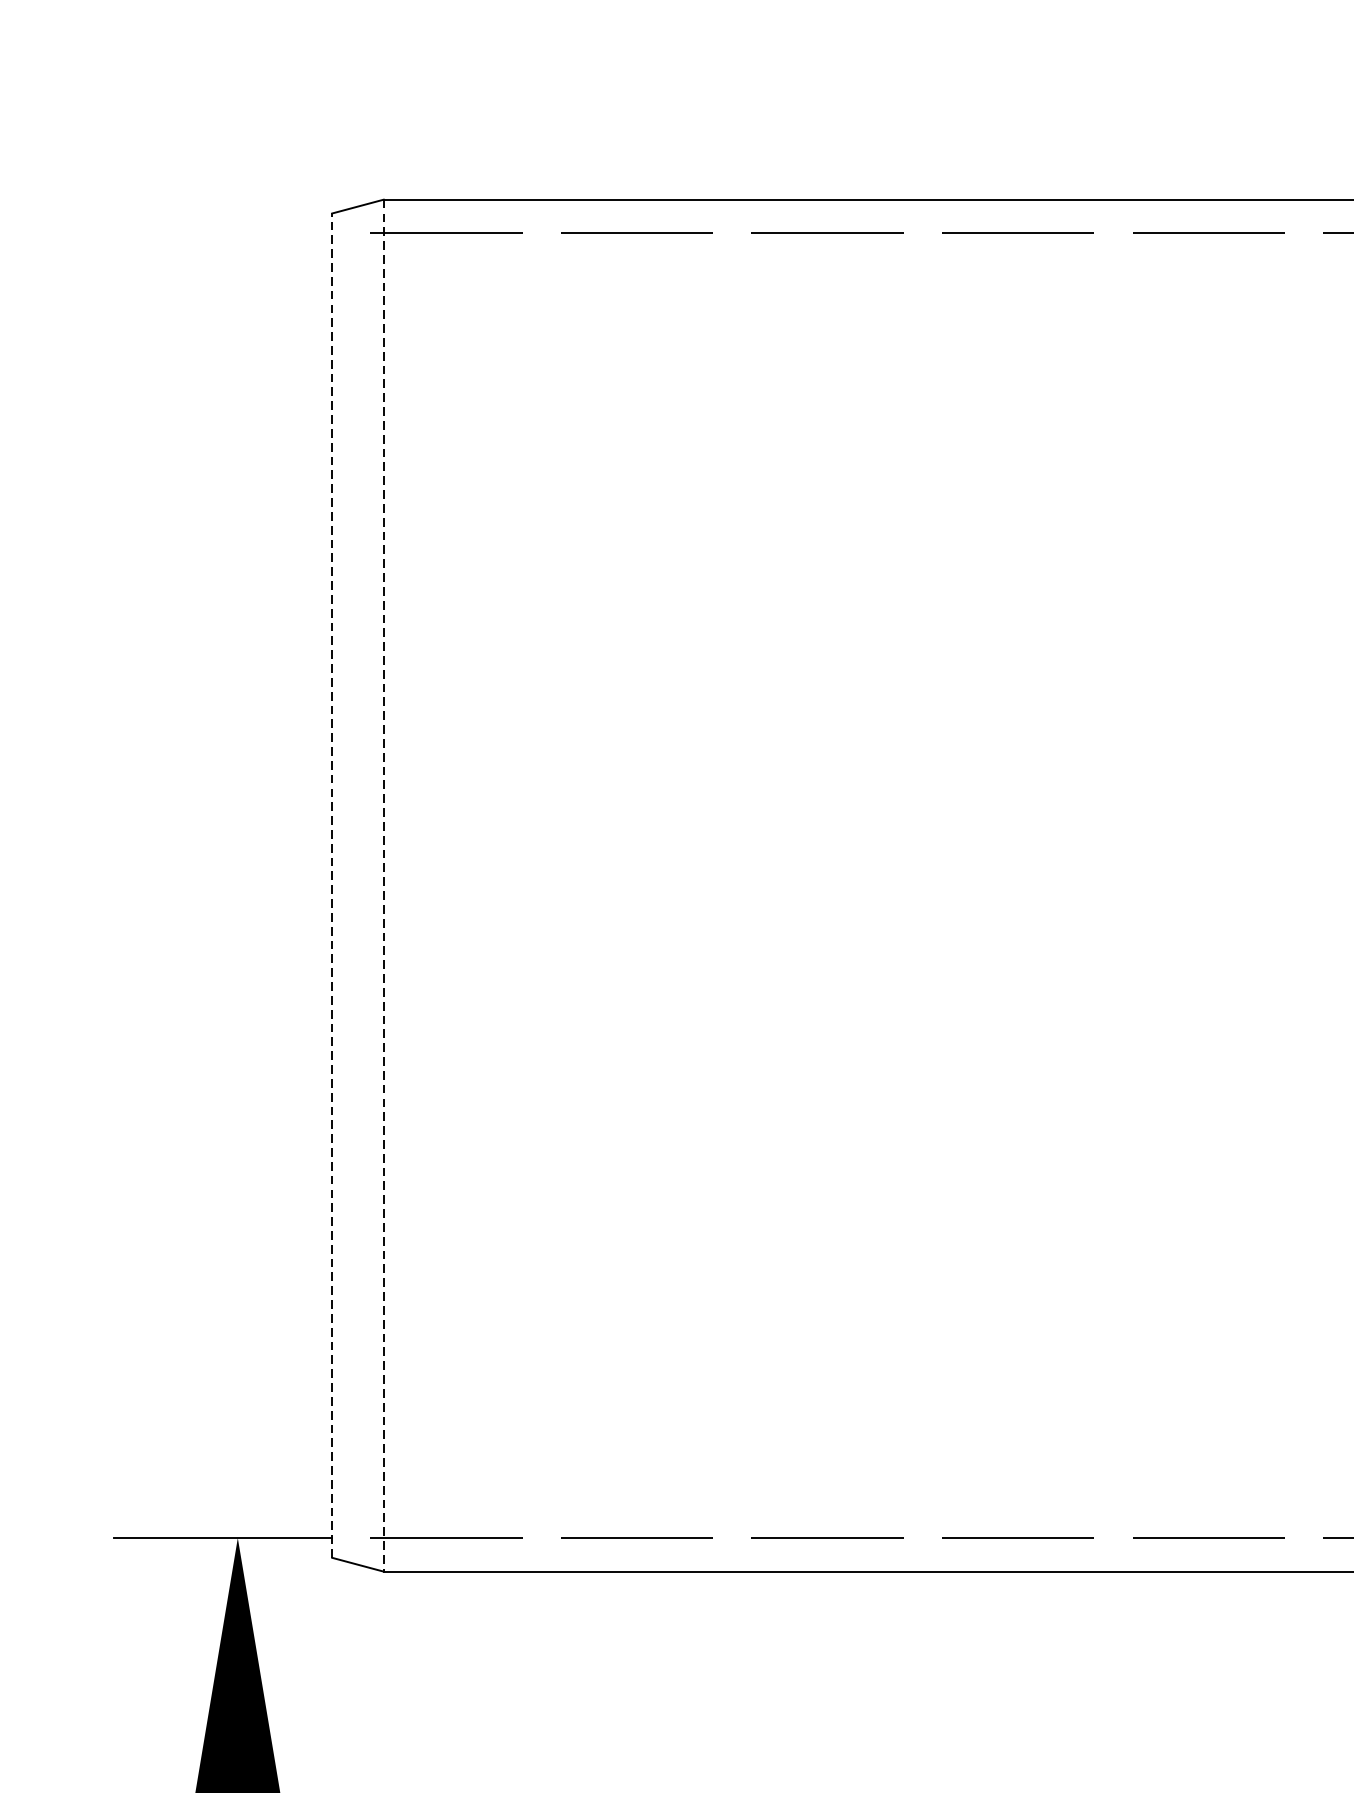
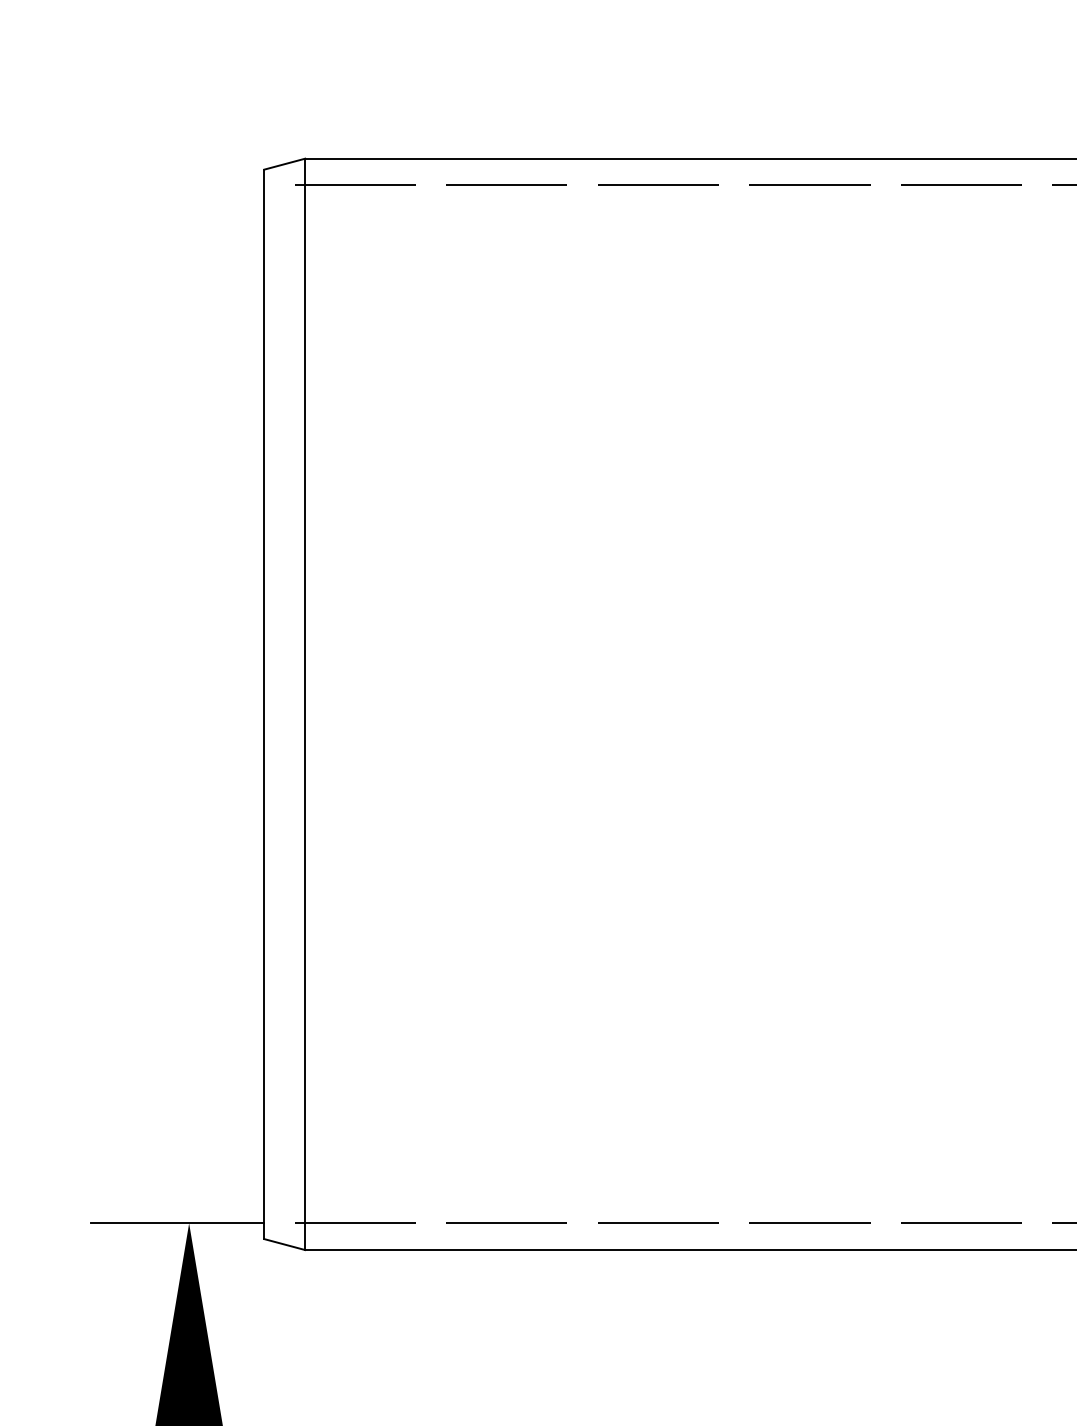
line: (332, 885) -> (264, 704), dashed -> solid
line: (384, 885) -> (305, 704), dashed -> solid

